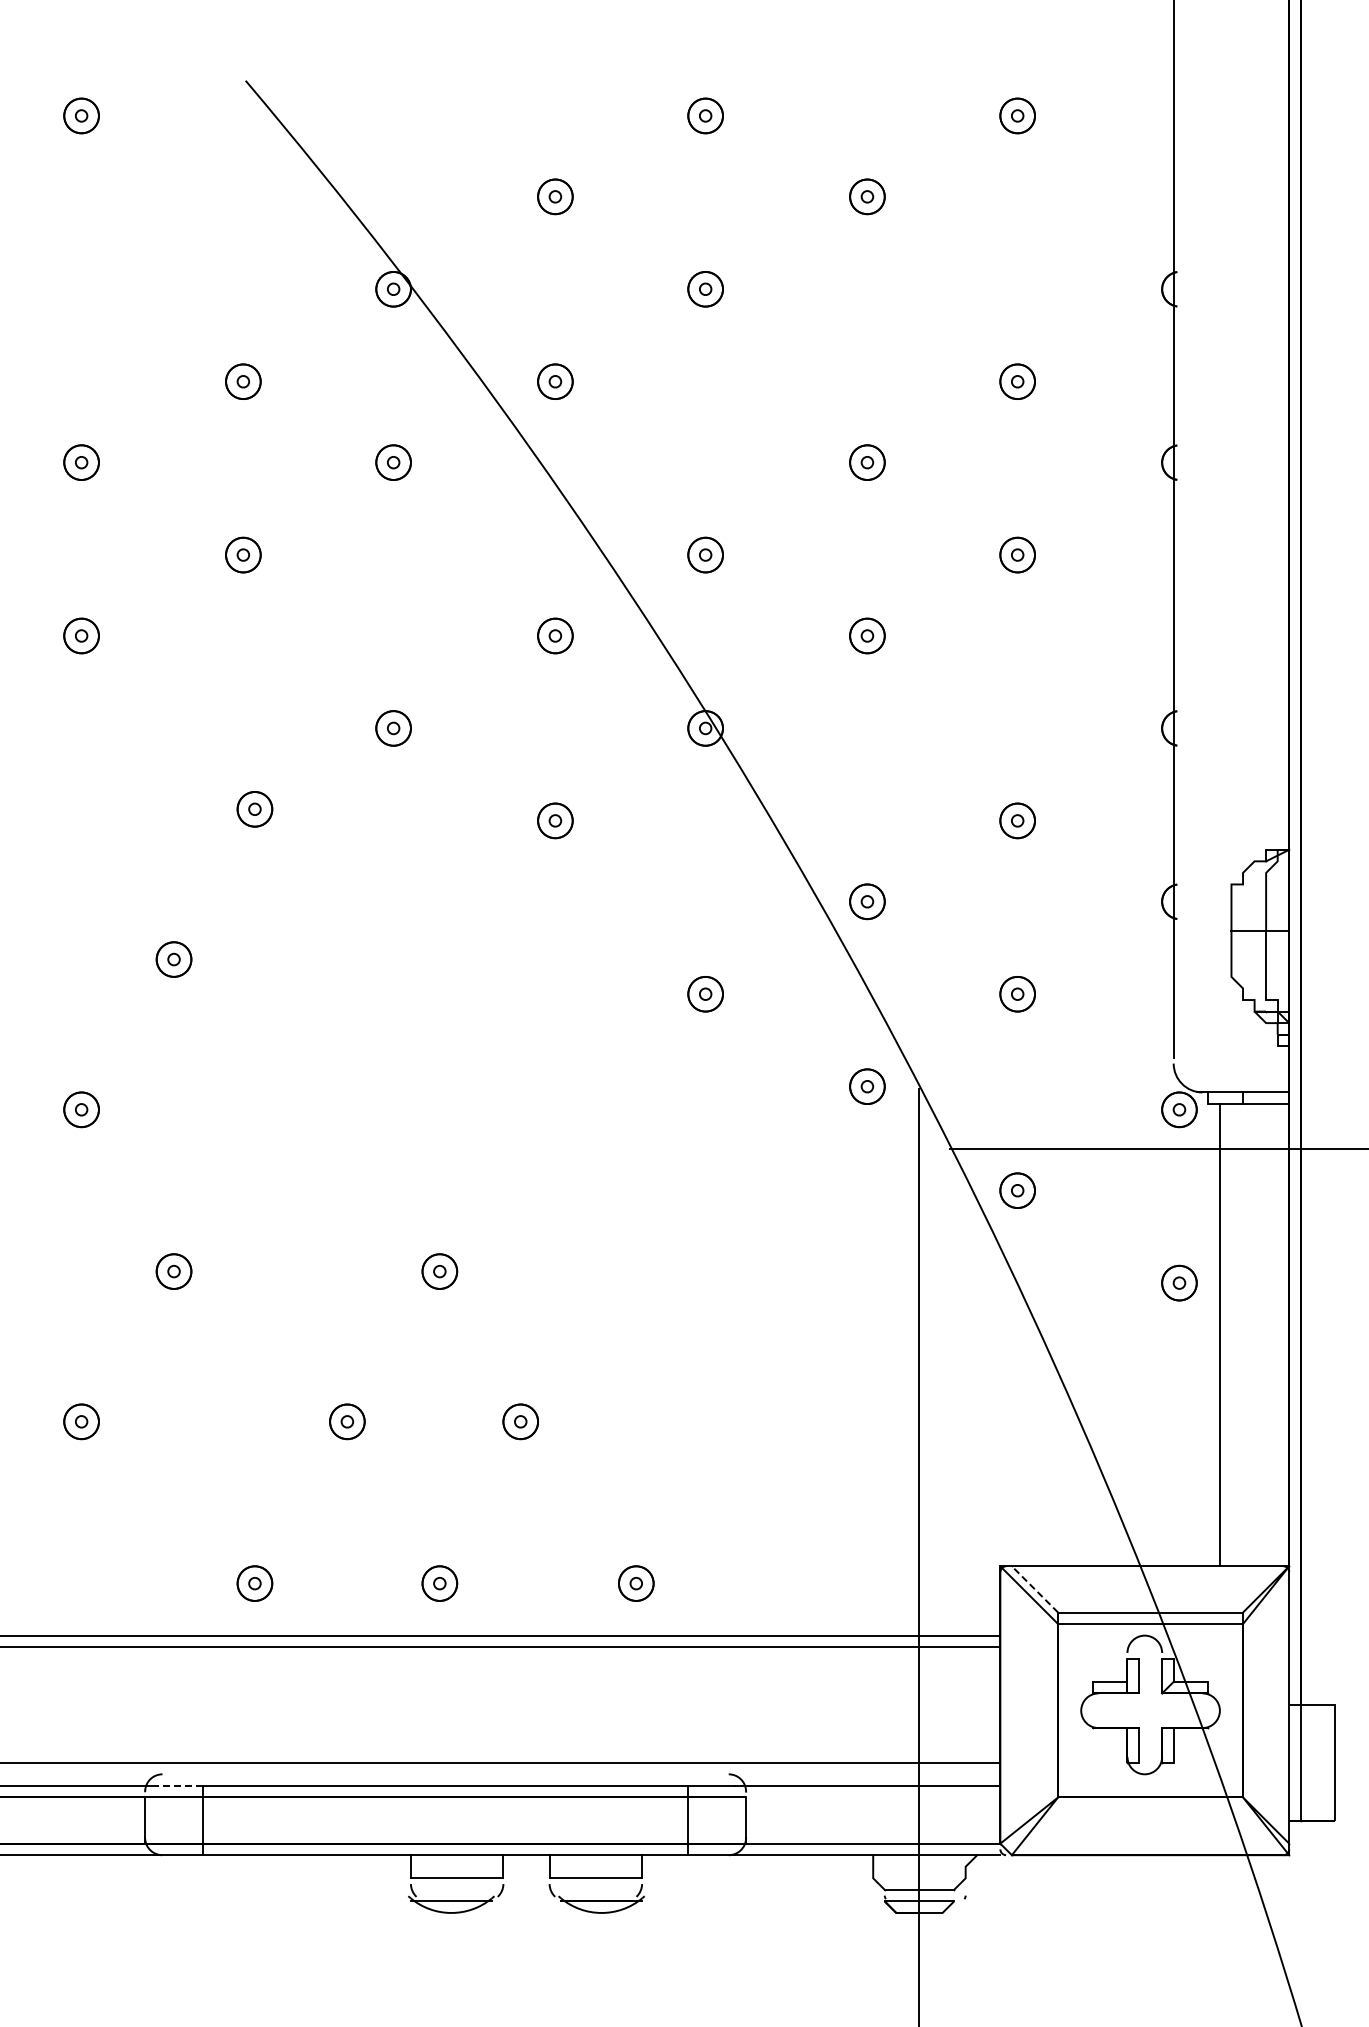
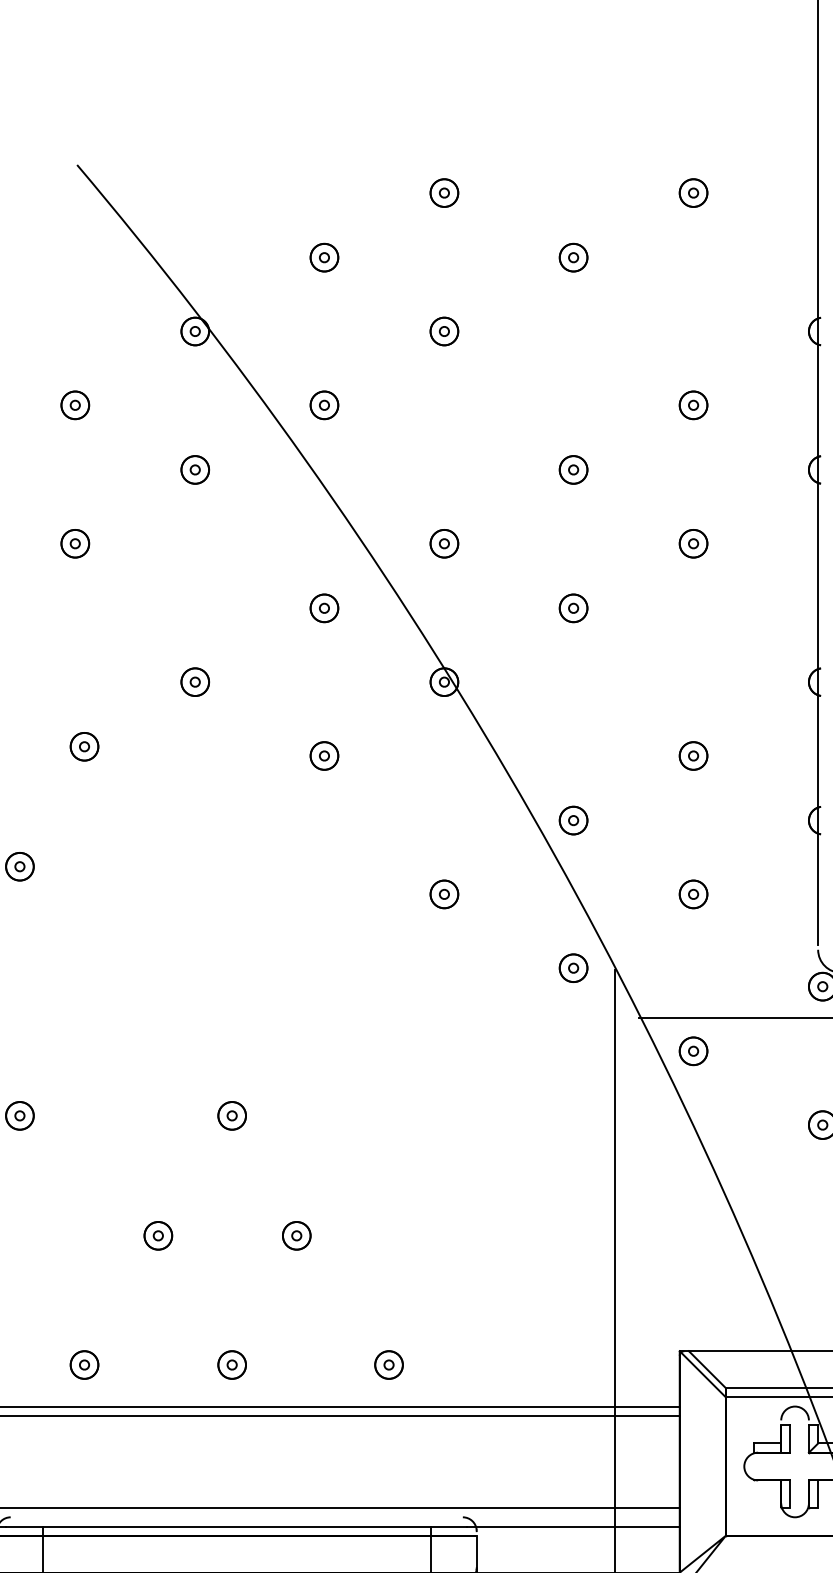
line: (1035, 1589) -> (707, 1369), dashed -> solid
line: (179, 1785) -> (24, 1526), dashed -> solid

